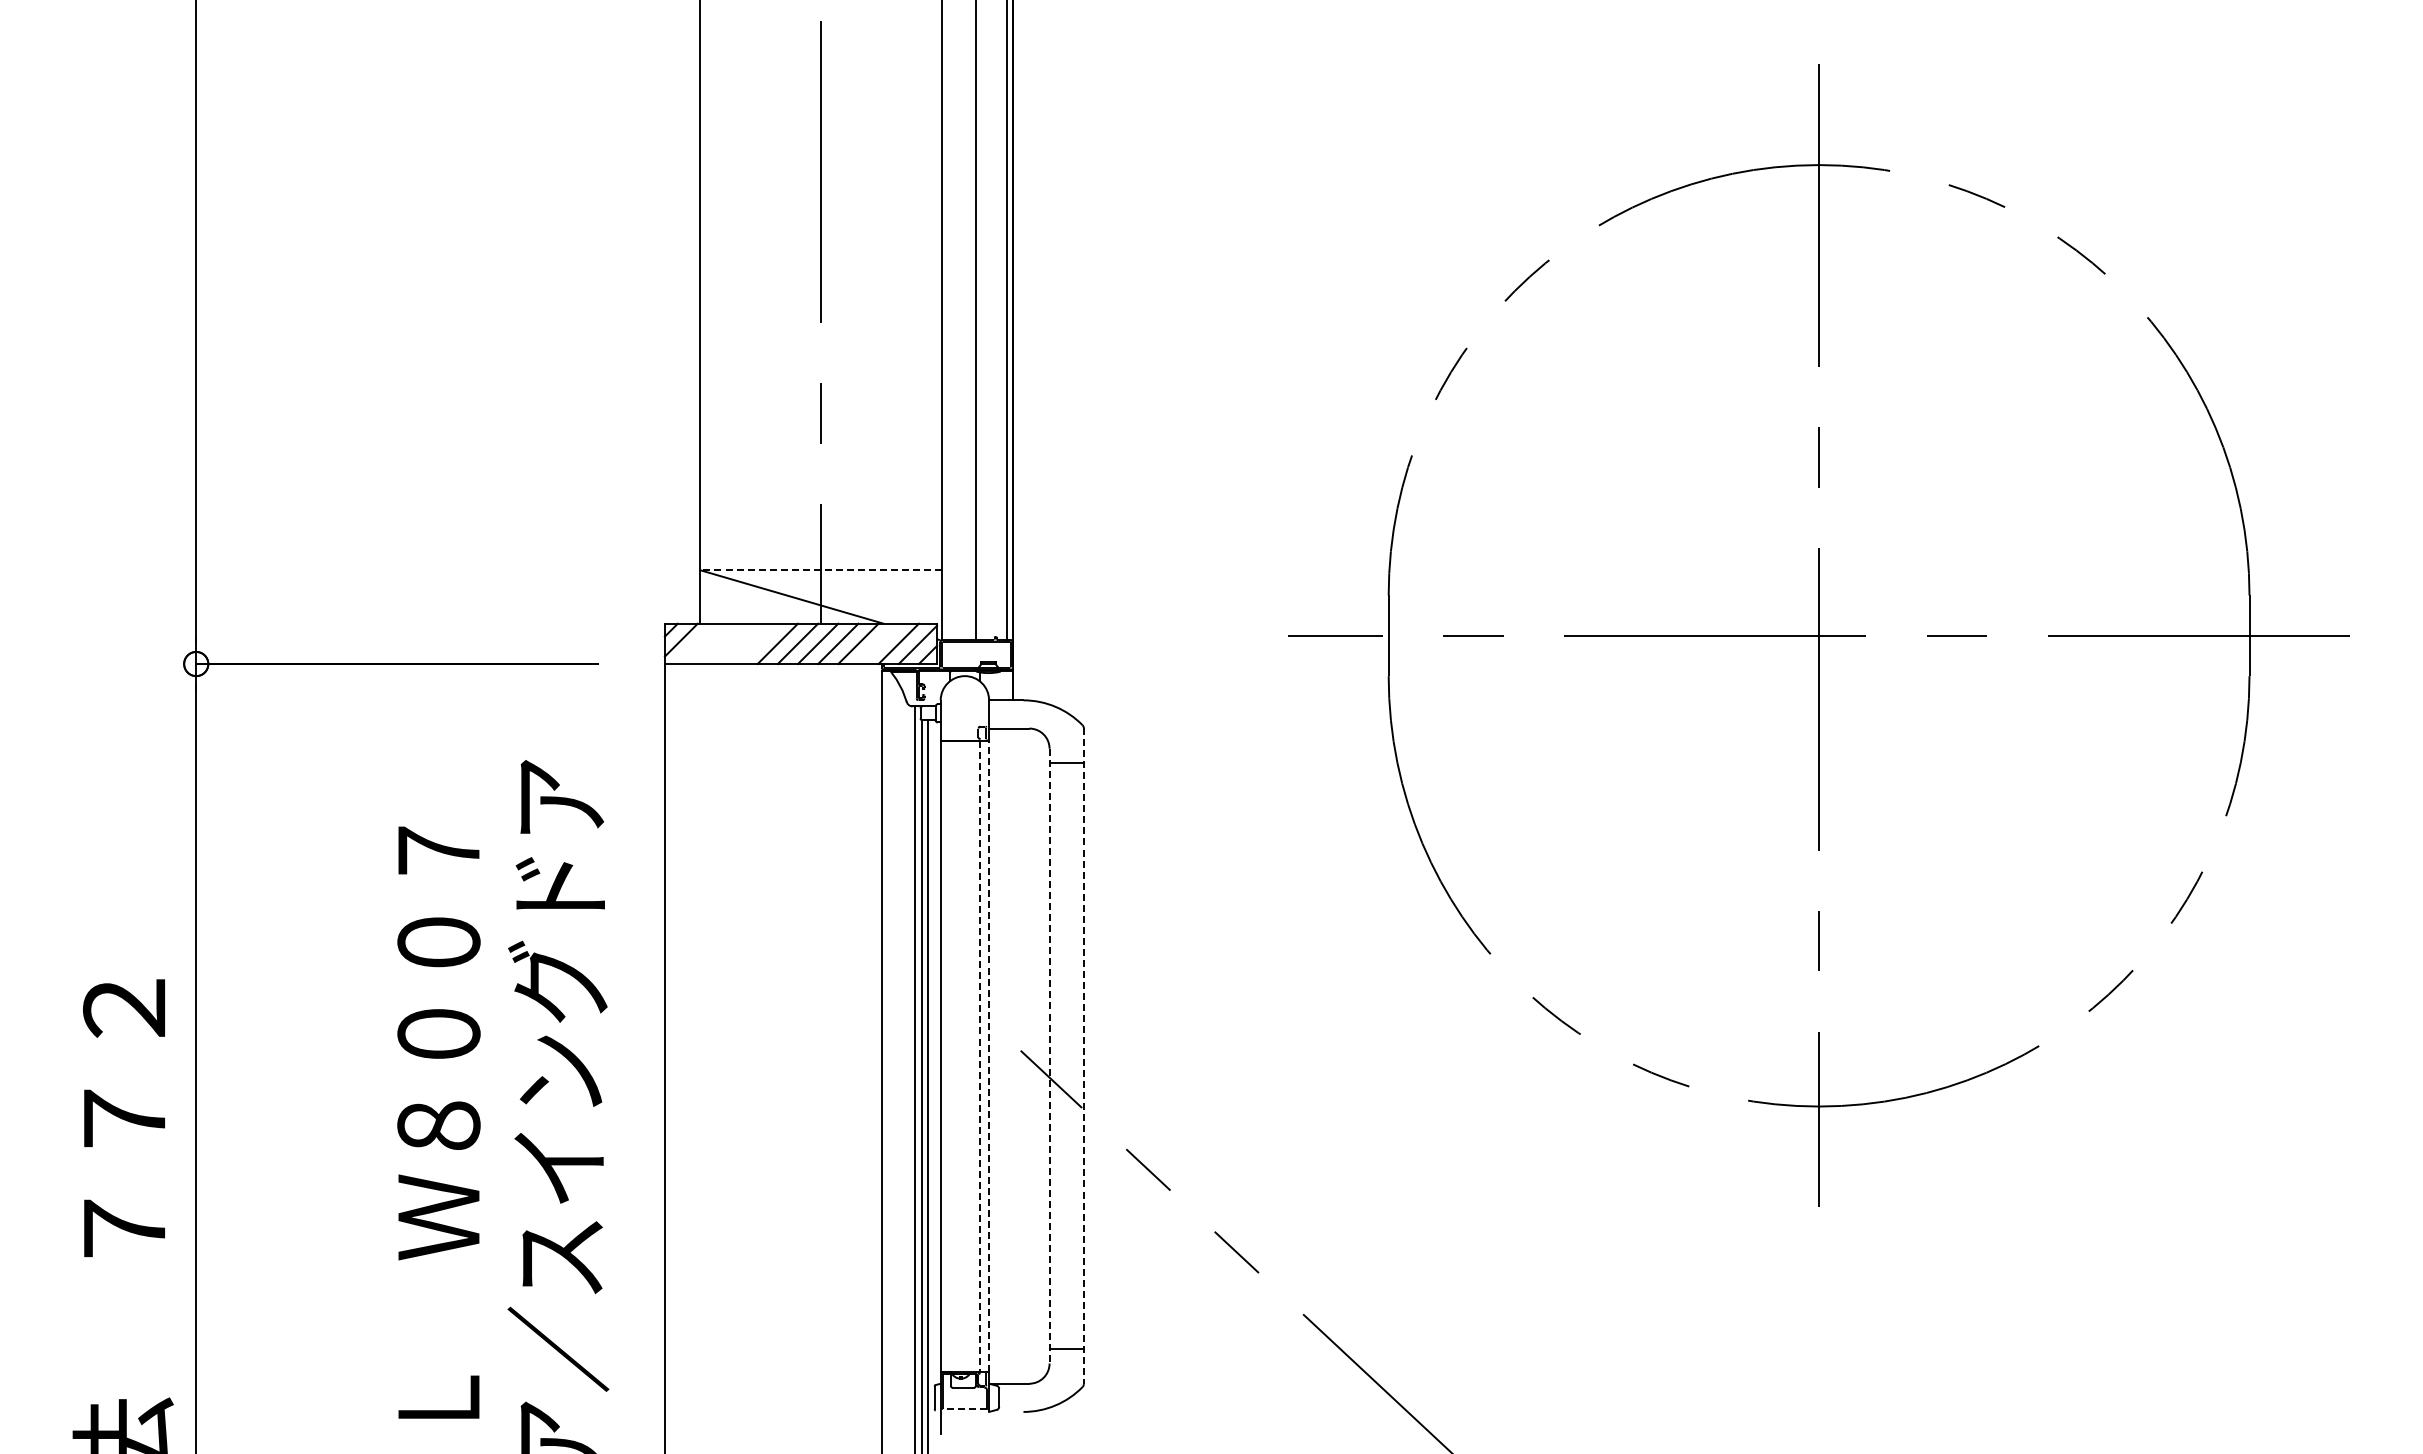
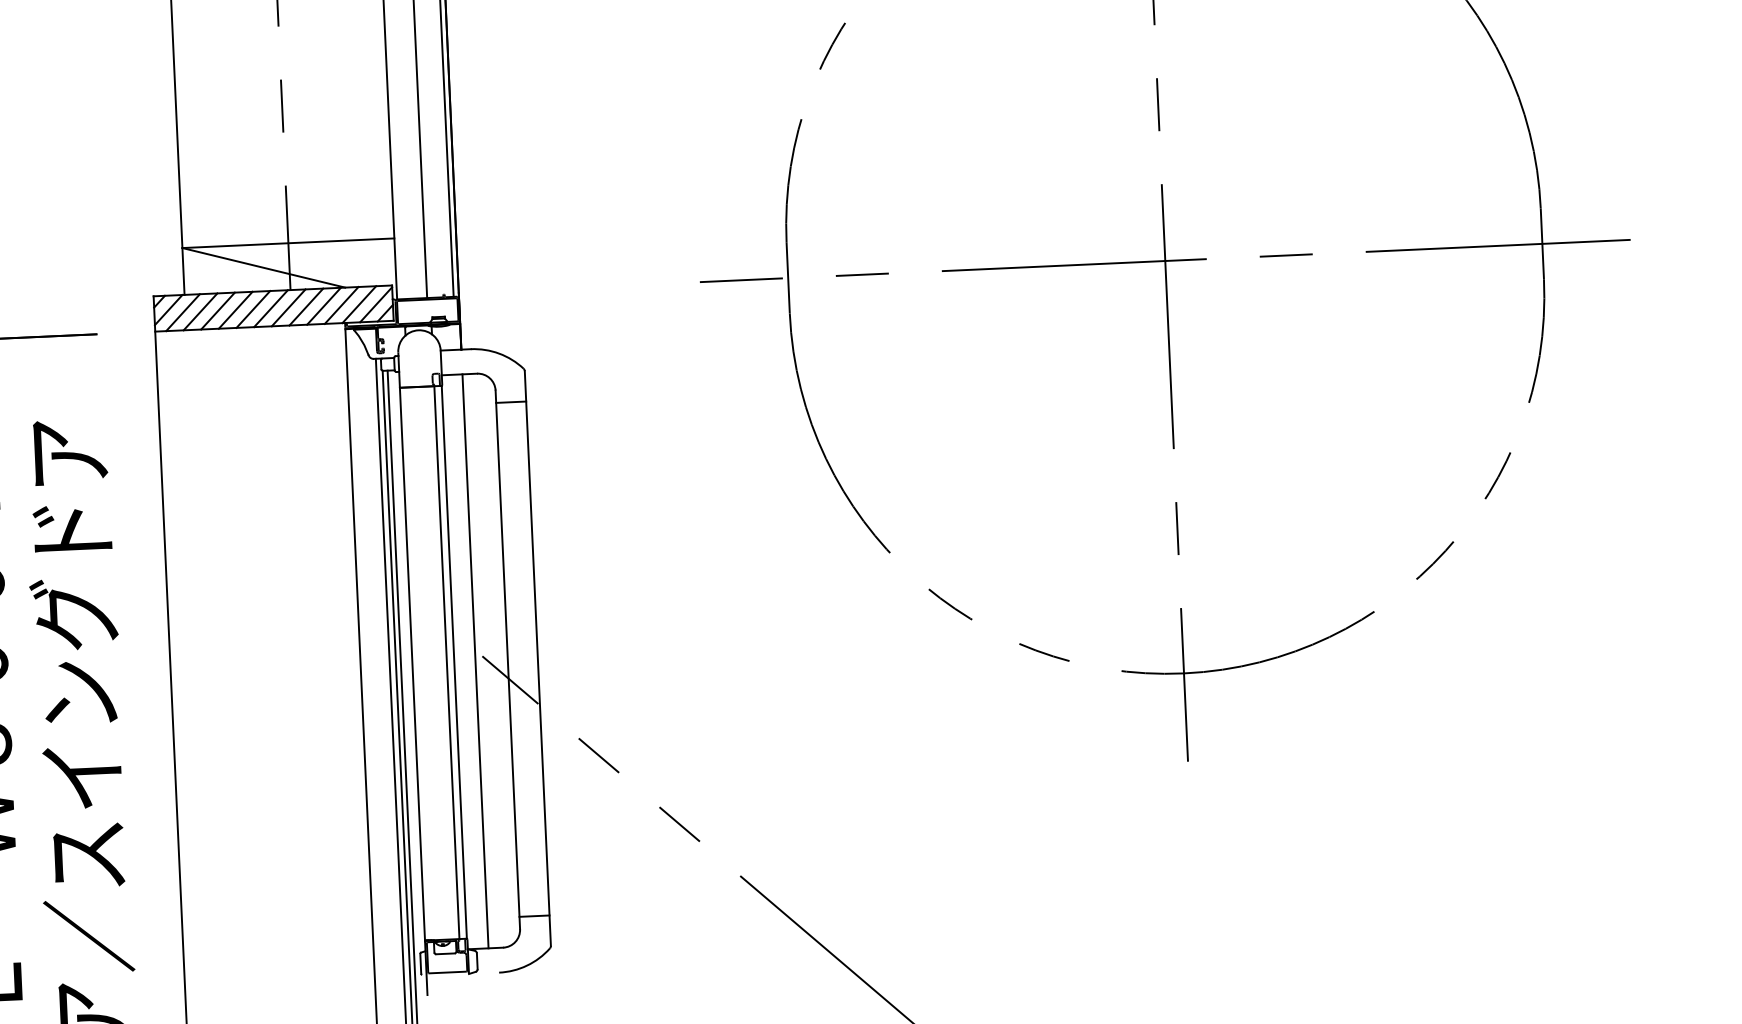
line: (821, 570) -> (288, 243), dashed -> solid
line: (697, 643) -> (182, 312), added
line: (717, 643) -> (200, 311), added
line: (737, 643) -> (218, 310), added
line: (757, 643) -> (235, 309), added
line: (878, 643) -> (341, 305), added
line: (1012, 1055) -> (475, 660), added
line: (980, 1056) -> (447, 662), dashed -> solid
line: (988, 1056) -> (454, 662), dashed -> solid
line: (1049, 1056) -> (507, 660), dashed -> solid
line: (1083, 1056) -> (537, 658), dashed -> solid
line: (964, 1409) -> (447, 972), dashed -> solid

